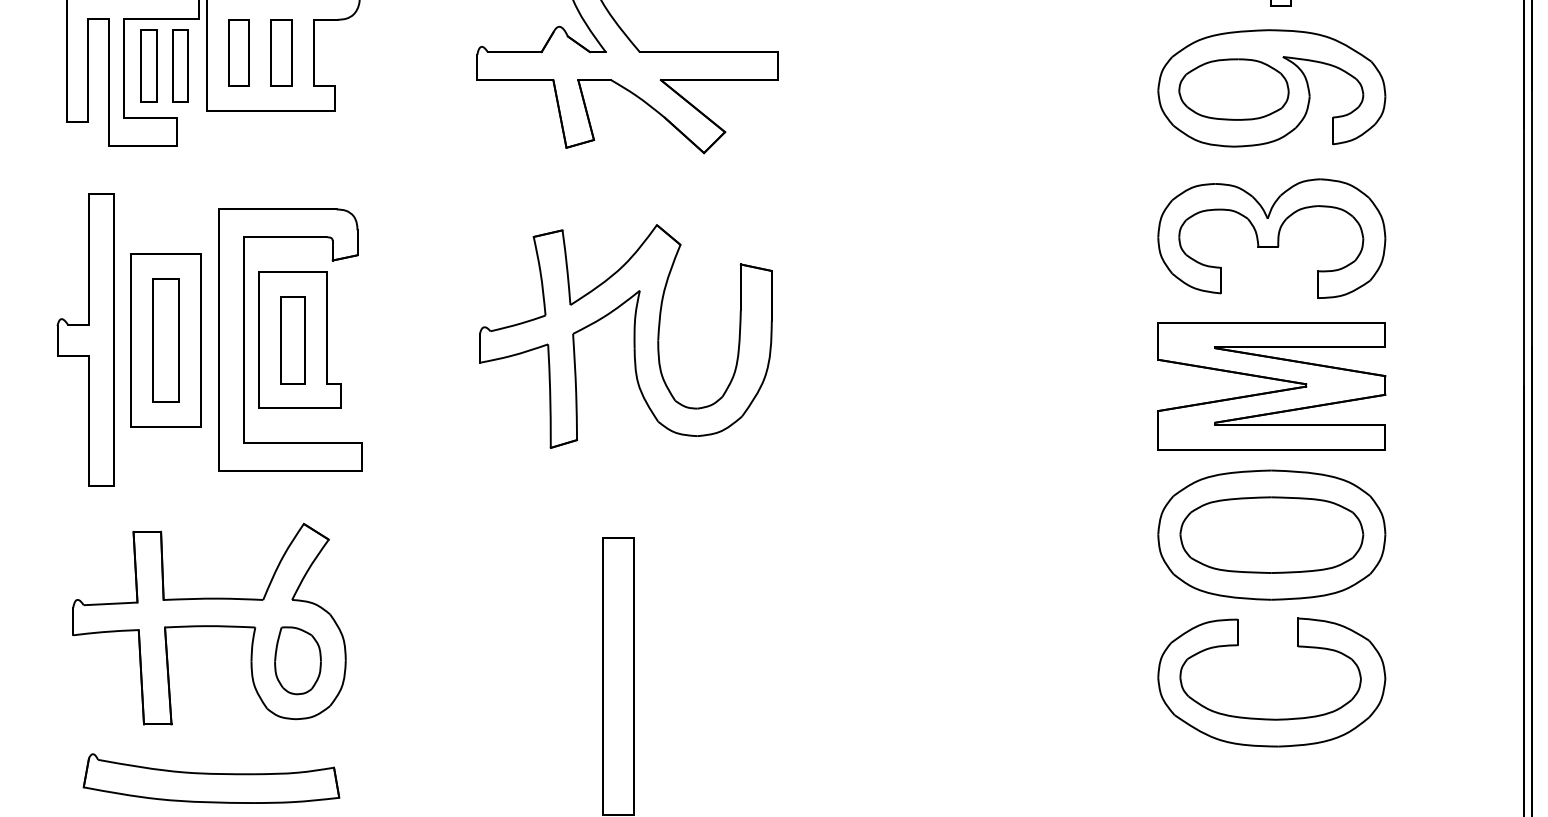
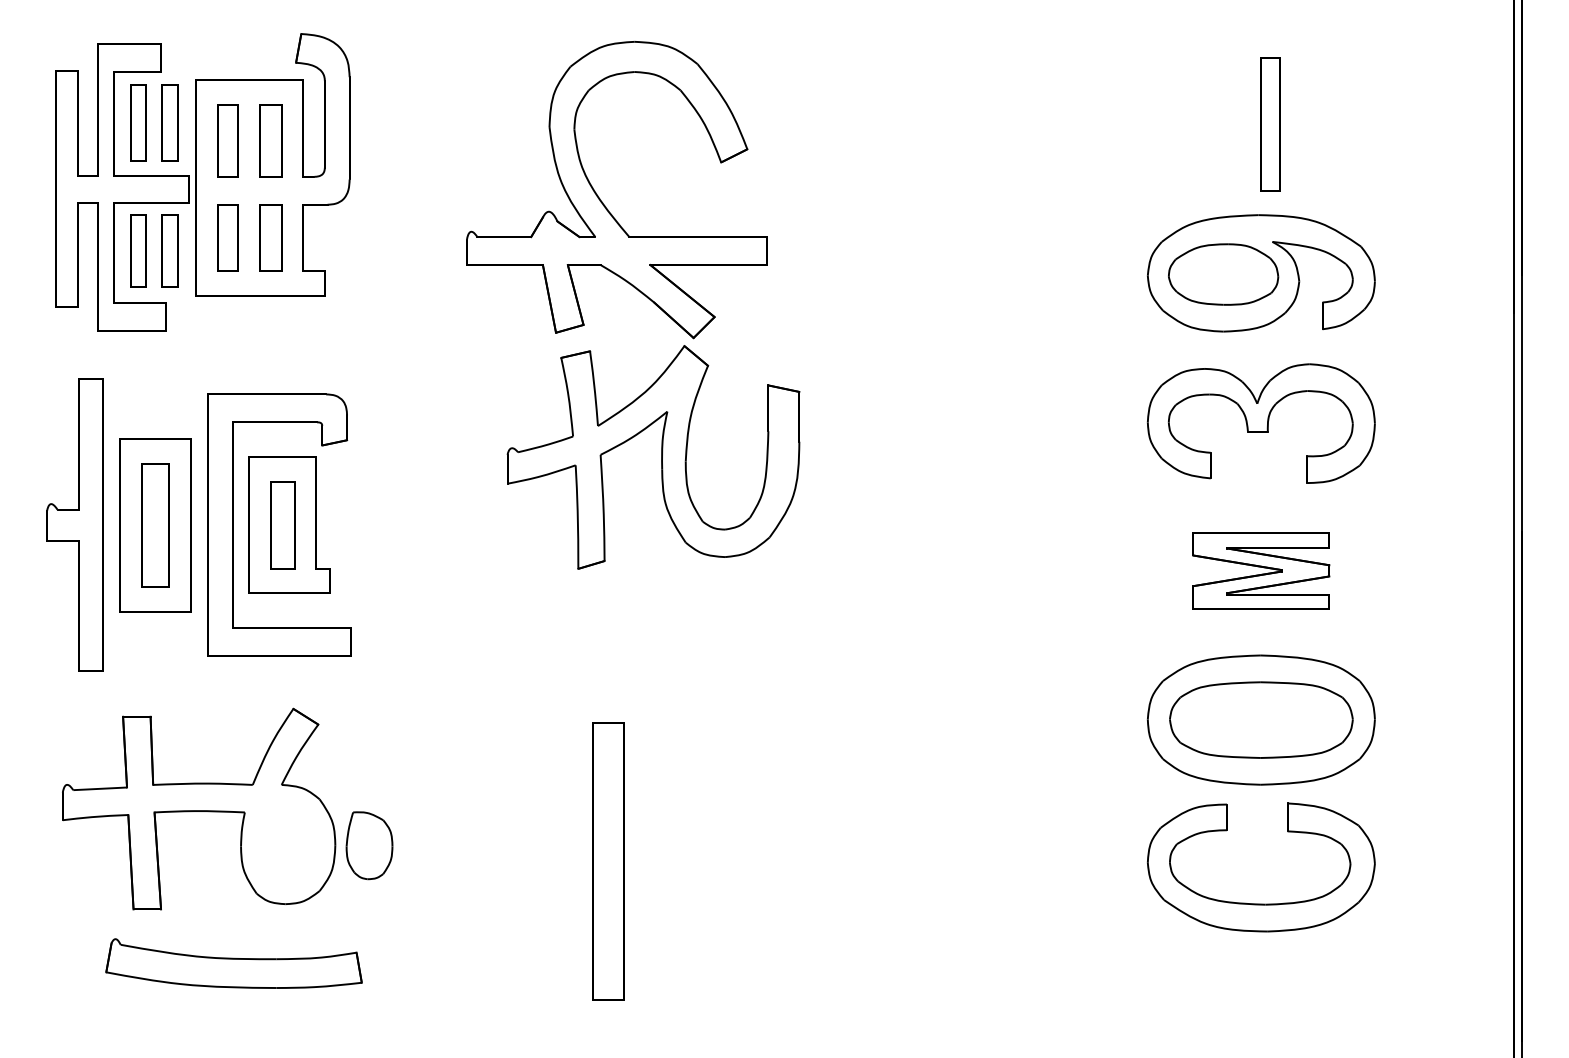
part: (633, 336) -> (661, 457), moved
part: (1270, 386) -> (1260, 571), size x0.6
part: (297, 660) -> (369, 845), moved
part: (210, 778) -> (233, 963), moved

